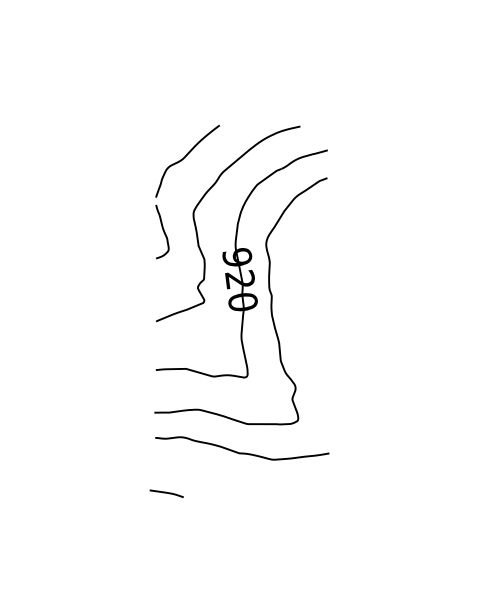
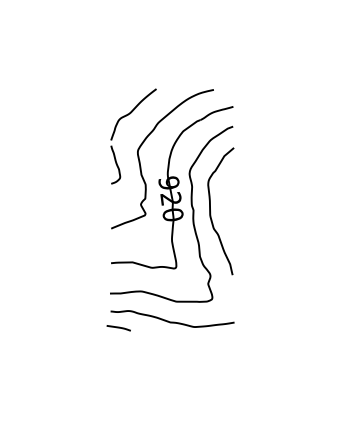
curve: (296, 300) -> (211, 213), added
line: (166, 494) -> (118, 328), moved

